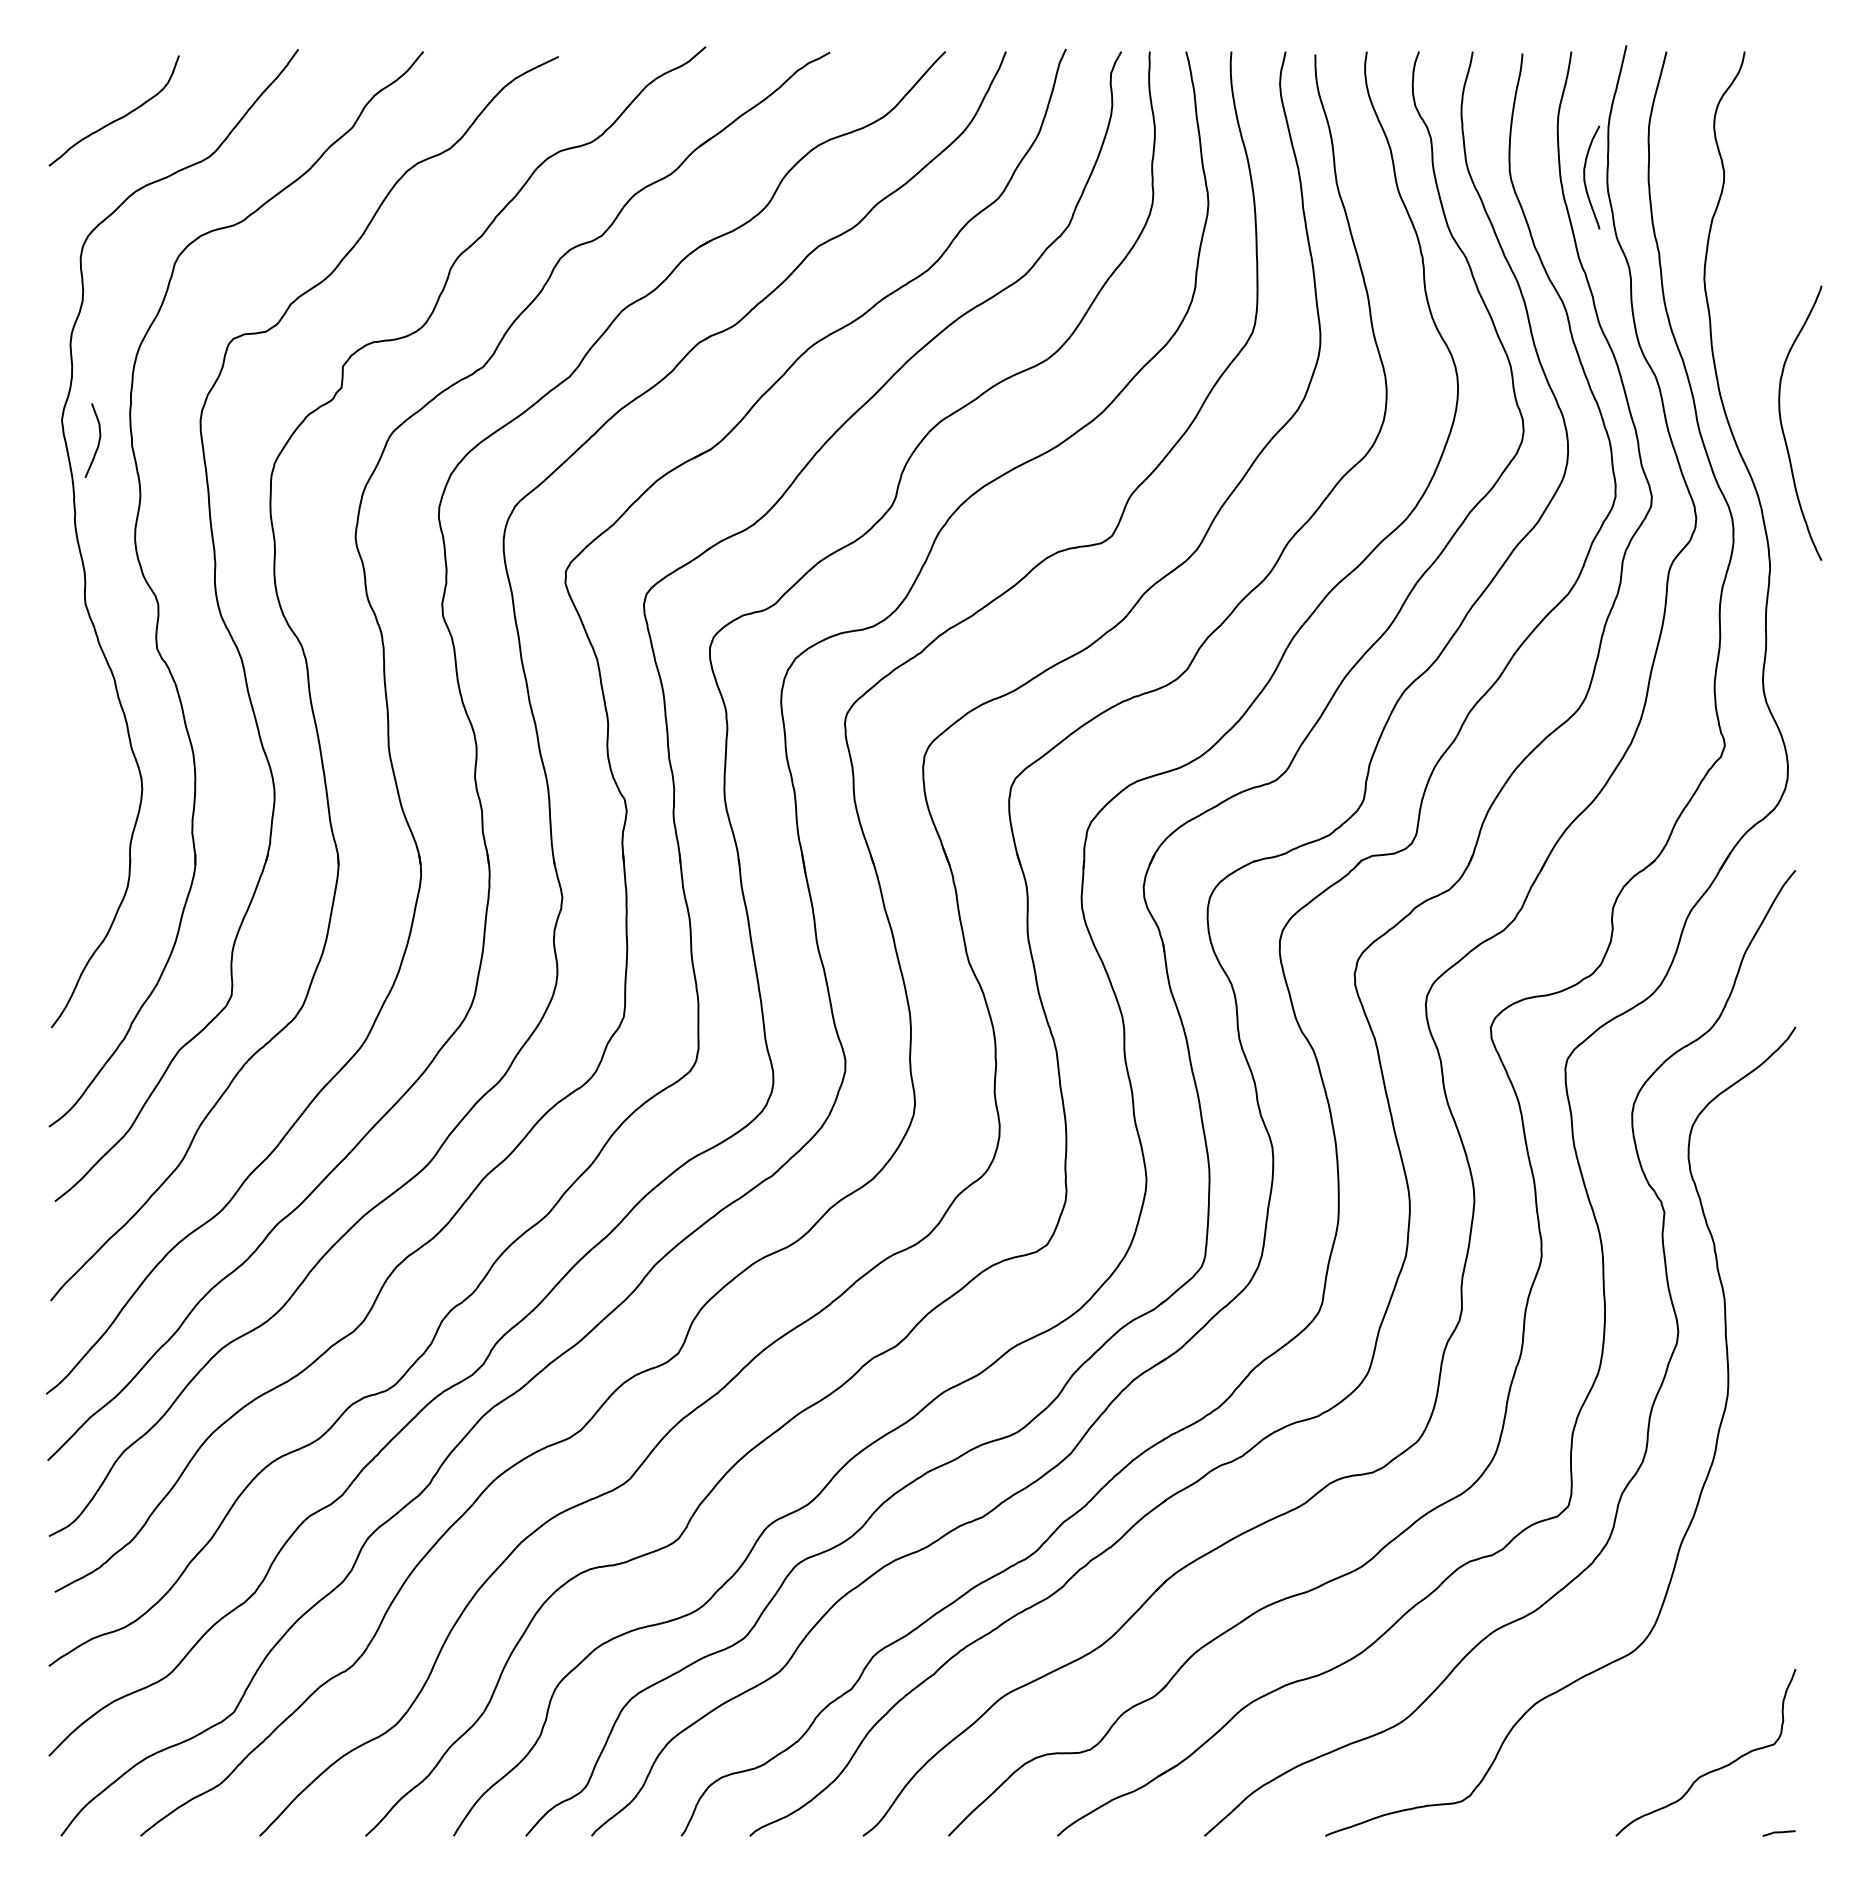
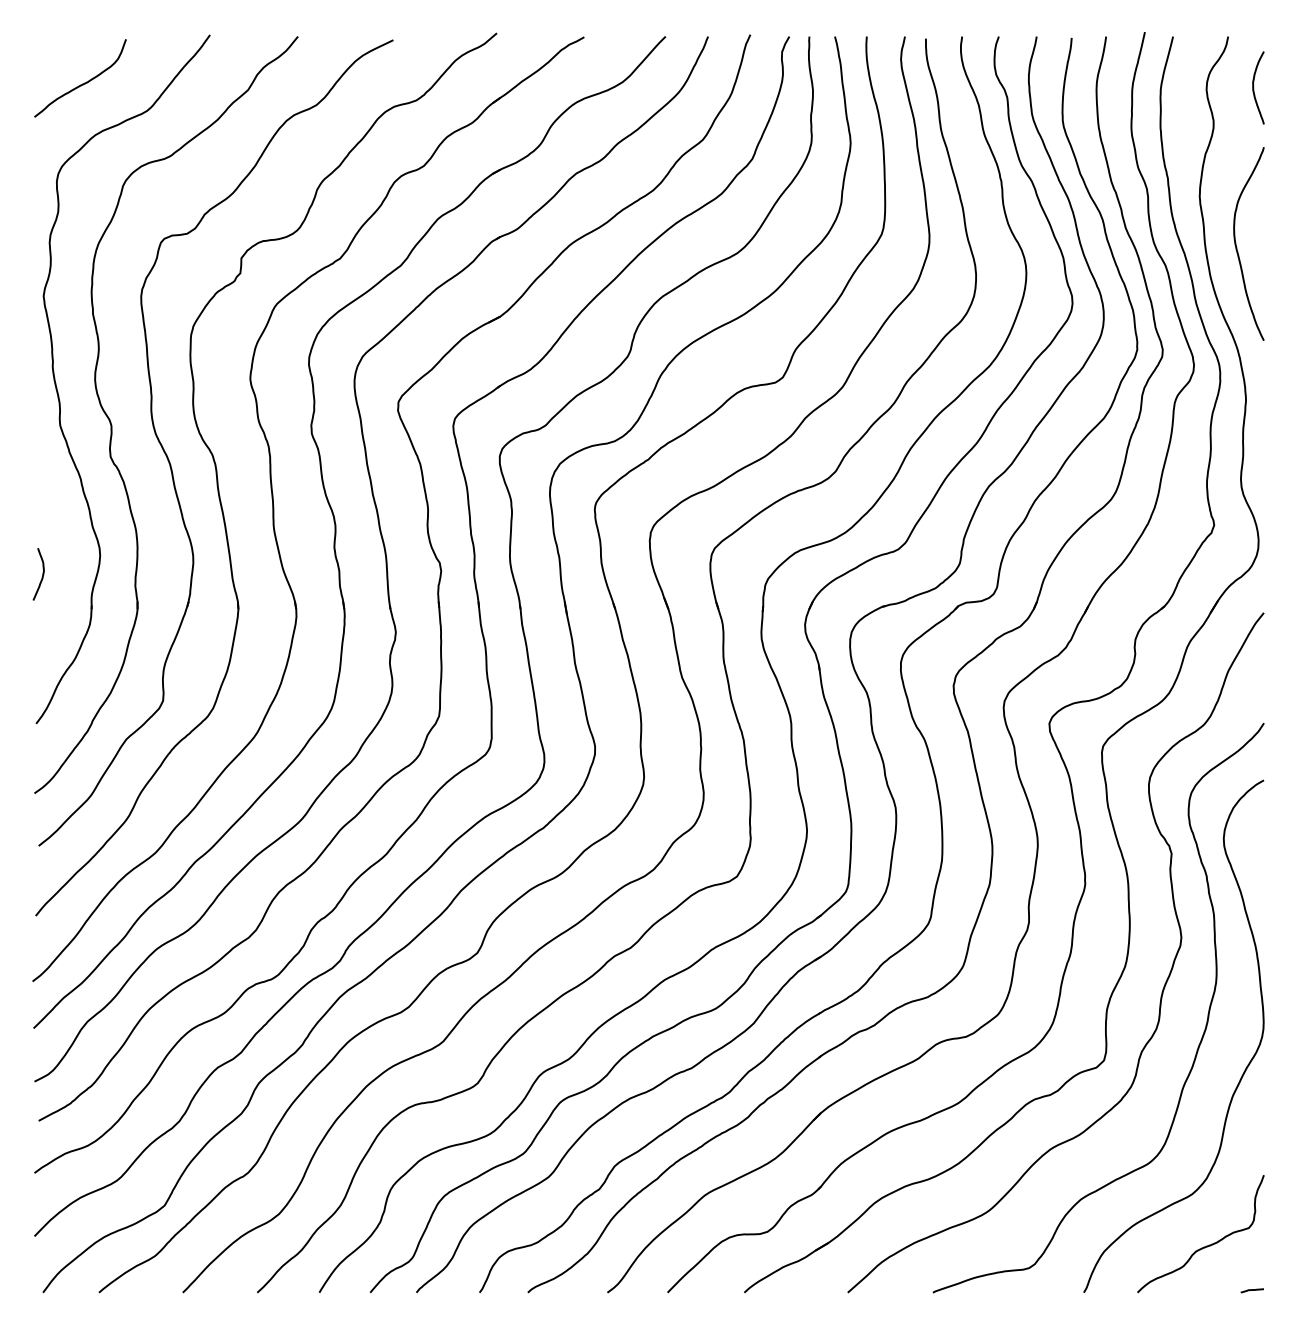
curve: (1585, 177) -> (1254, 87), moved
curve: (1782, 423) -> (1236, 244), moved
curve: (98, 440) -> (42, 574), moved
curve: (1767, 1521) -> (1244, 1071), added

